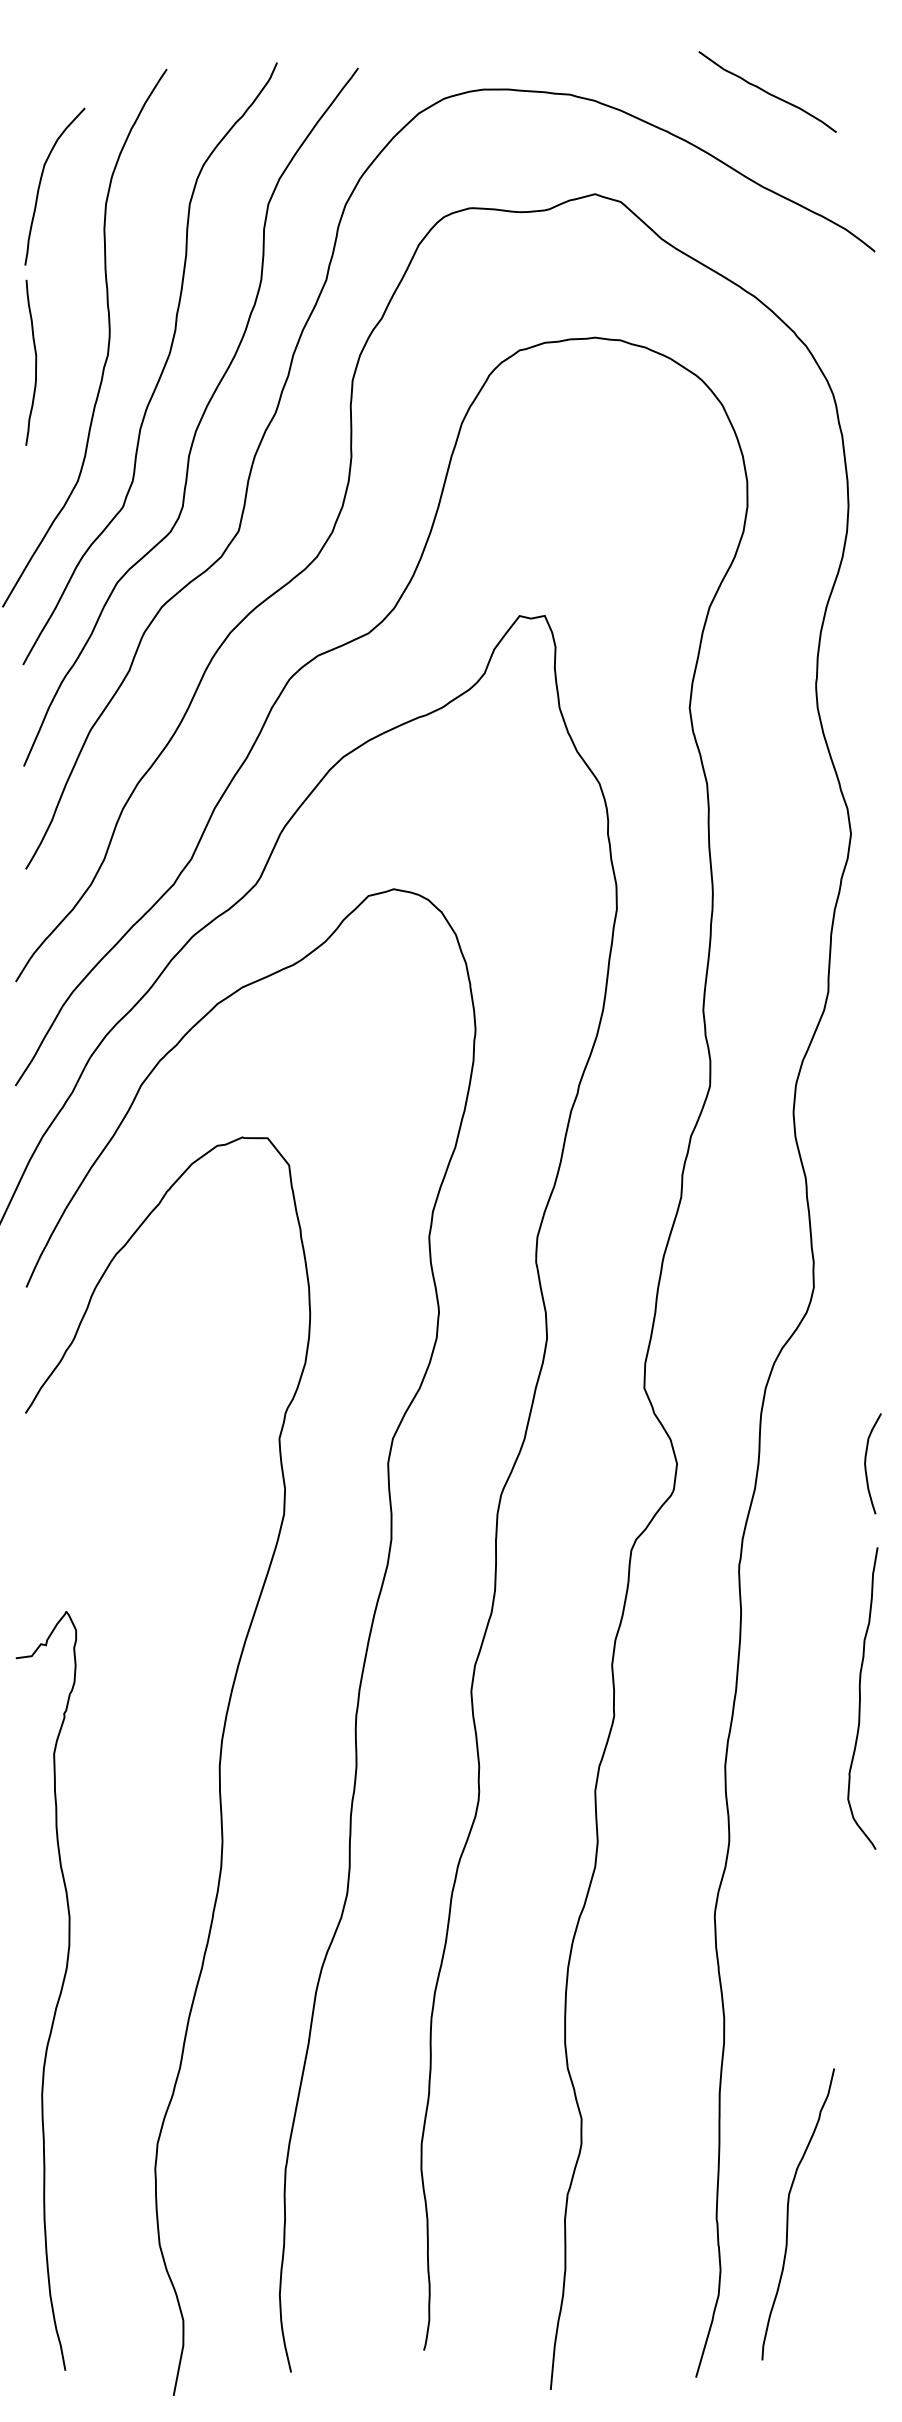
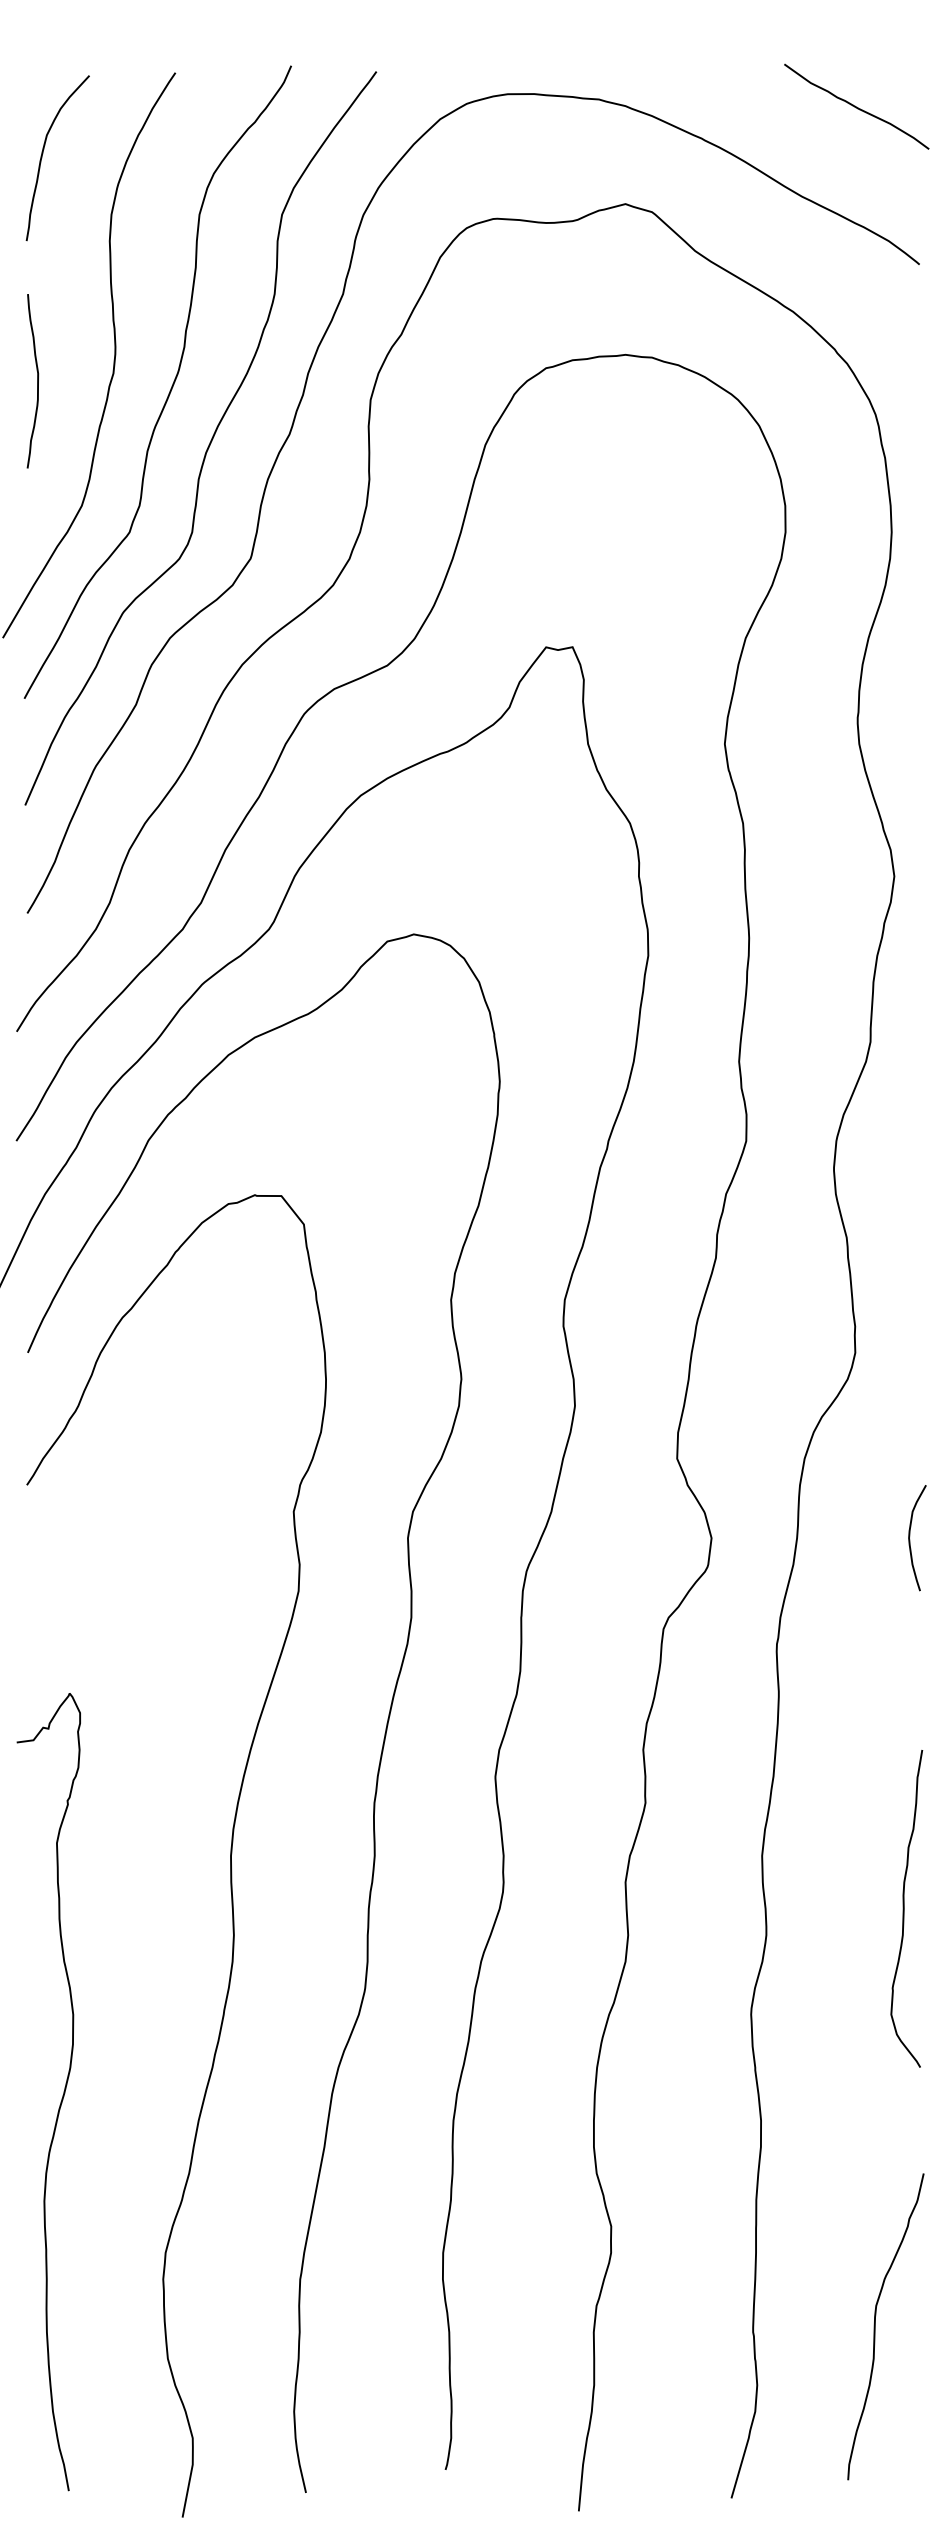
curve: (767, 91) -> (856, 106), moved
curve: (41, 182) -> (43, 153), moved
curve: (860, 1698) -> (904, 1908), moved
curve: (788, 2214) -> (875, 2326), moved

